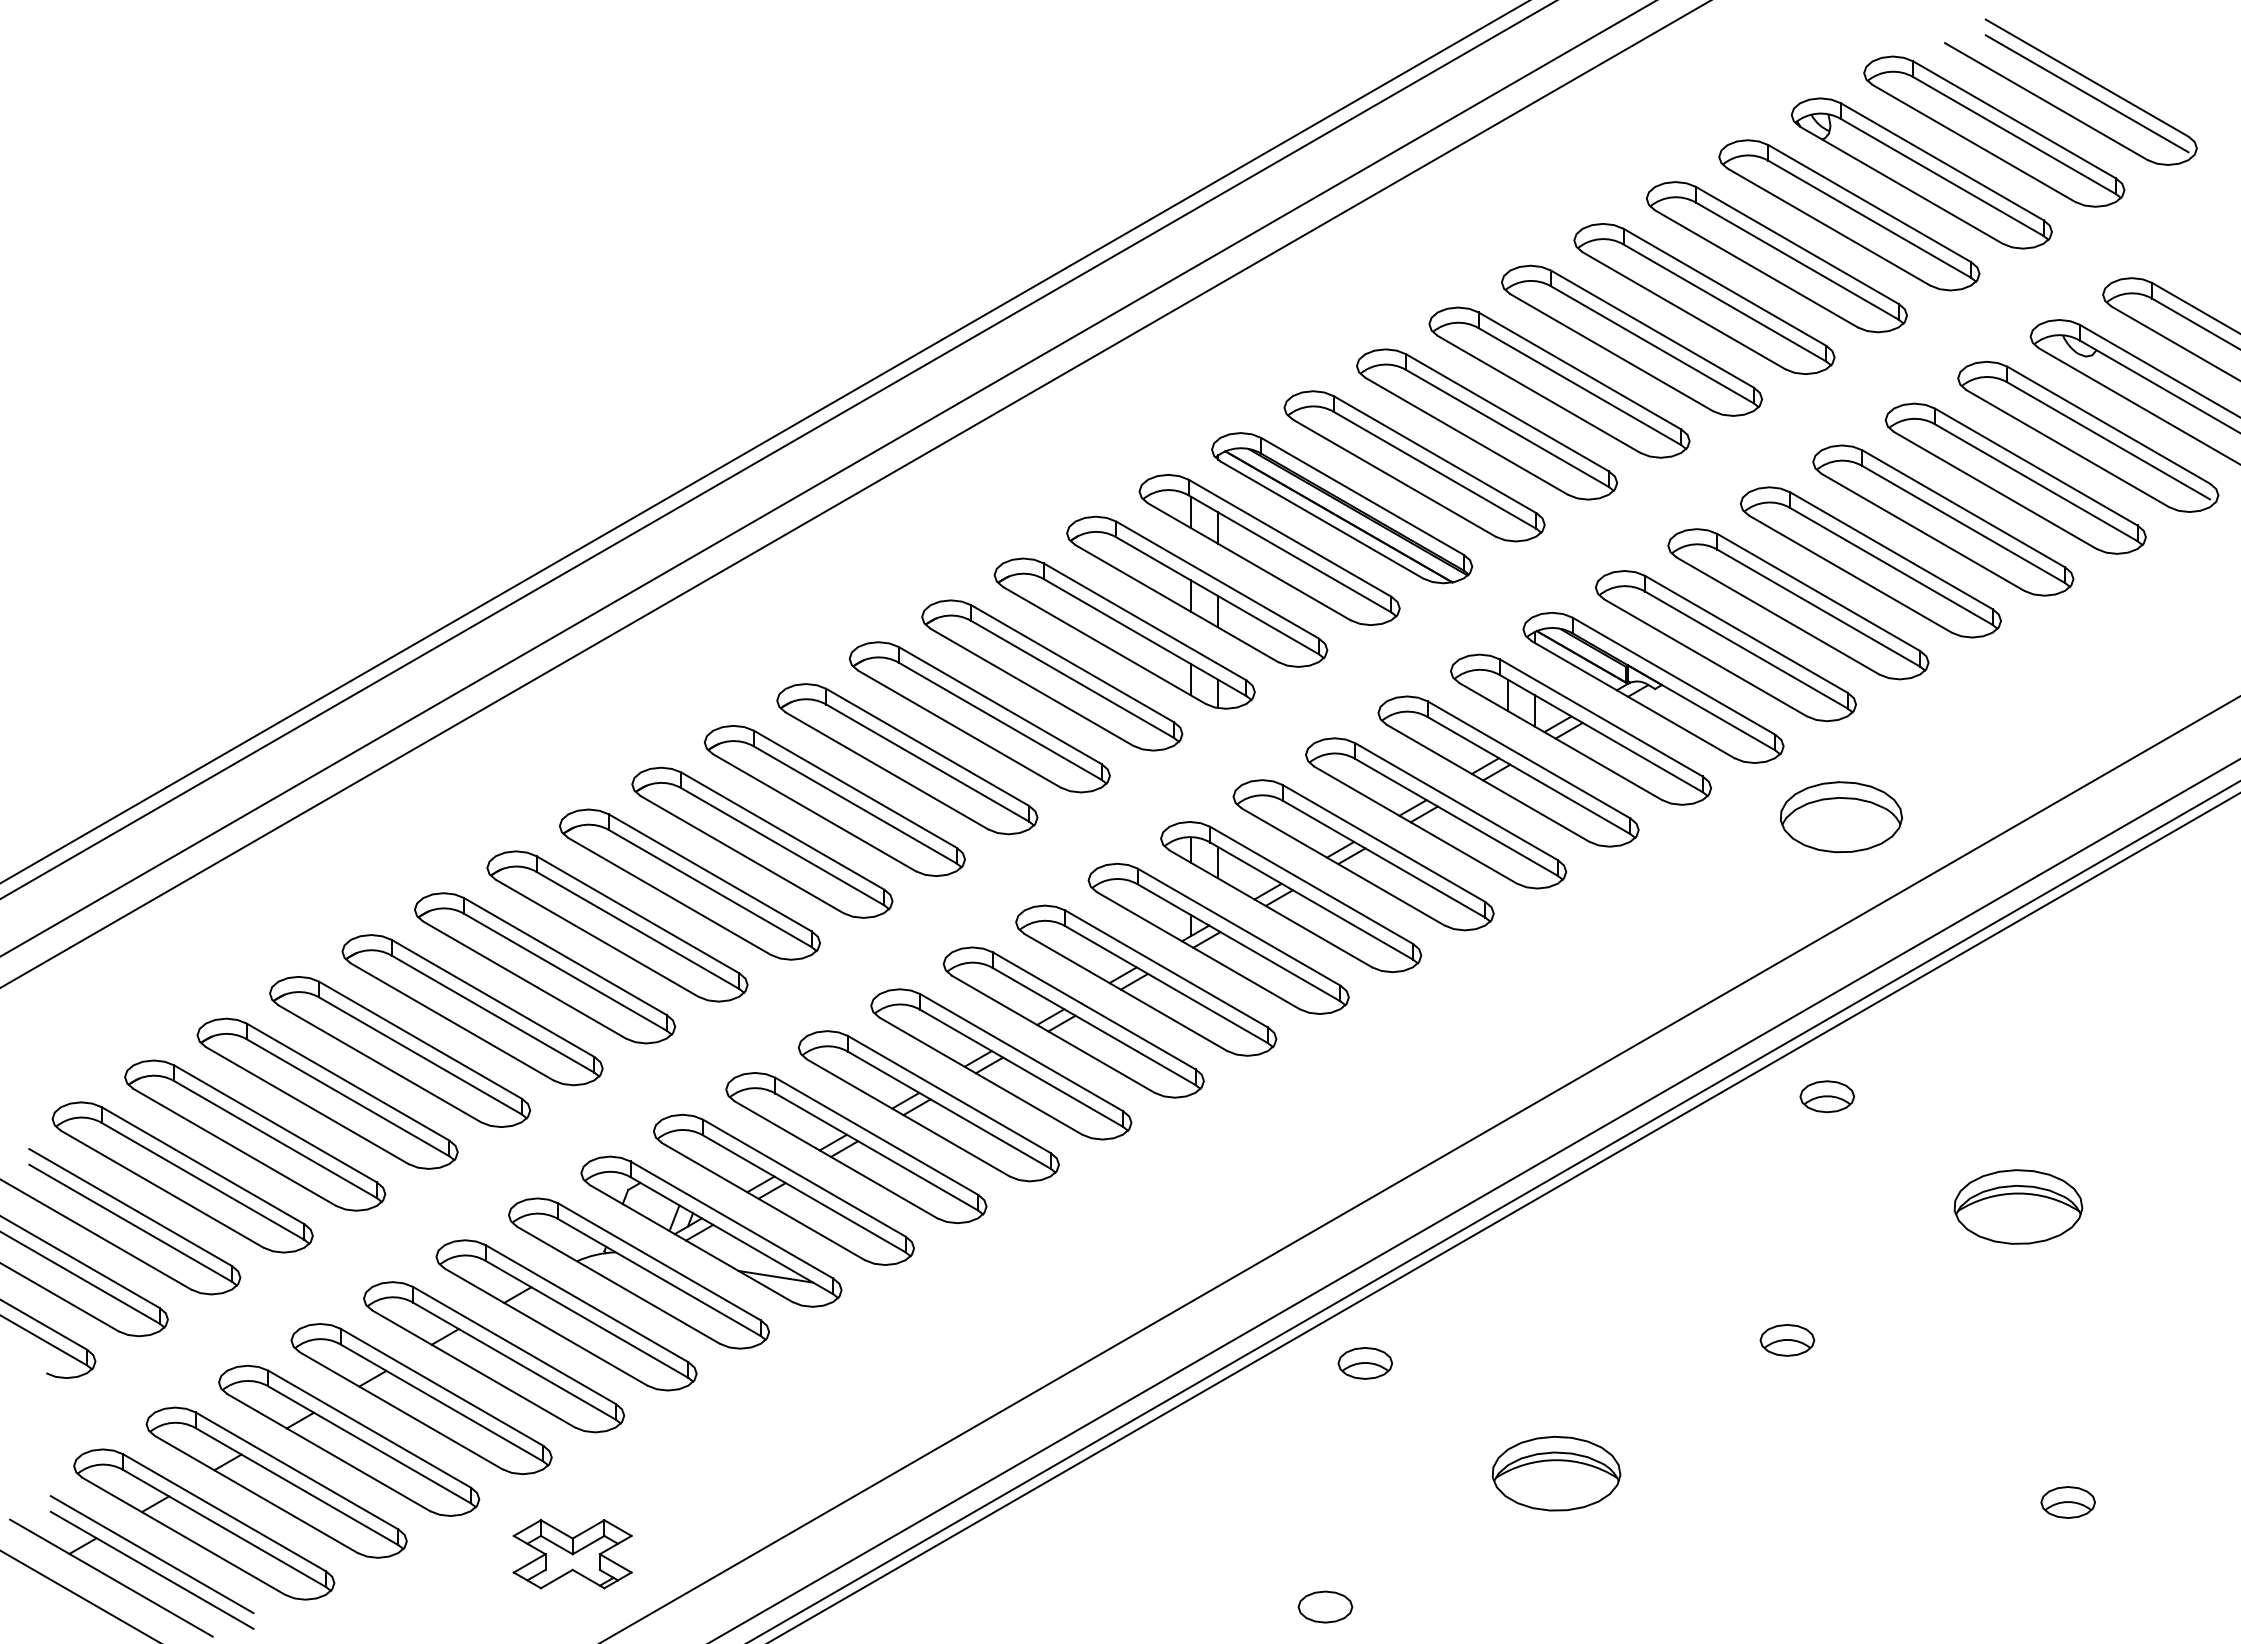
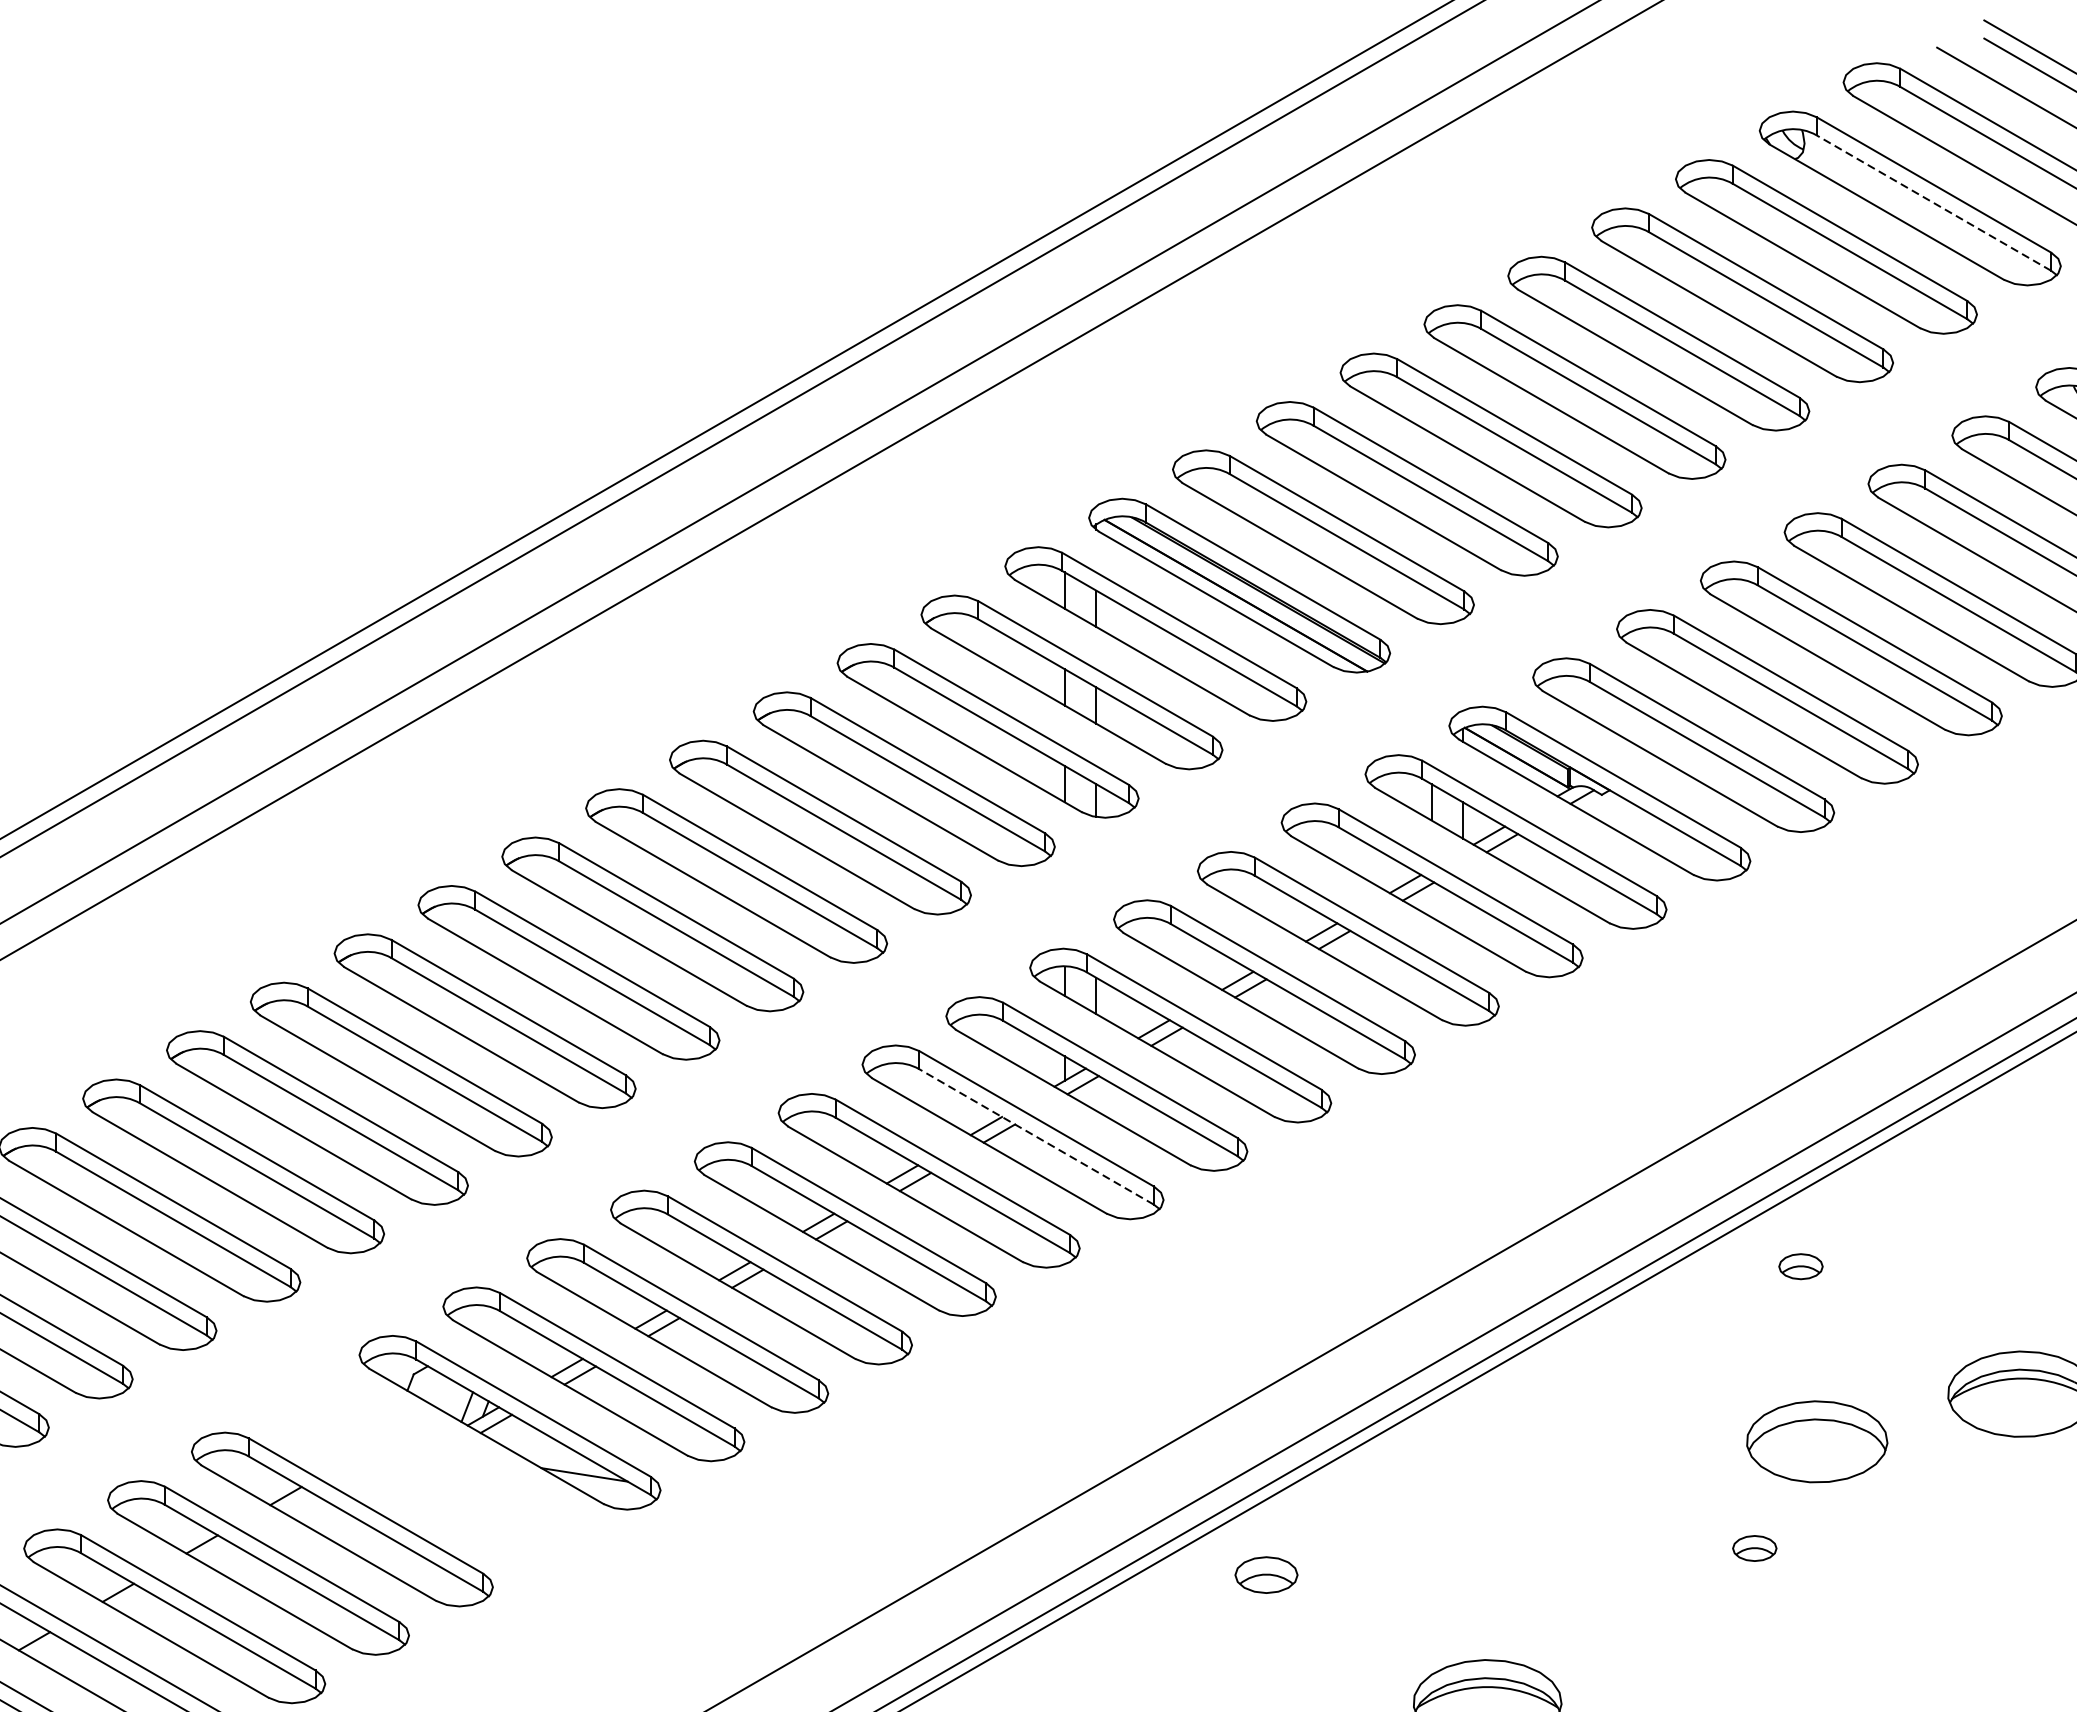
line: (1941, 177) -> (1933, 203), solid -> dashed
part: (1841, 817) -> (1817, 1442), moved
line: (1166, 984) -> (1036, 1136), solid -> dashed
part: (1827, 1096) -> (1801, 1266), size x0.7
part: (638, 1273) -> (425, 1471), removed
part: (1787, 1340) -> (1754, 1548), size x0.7

